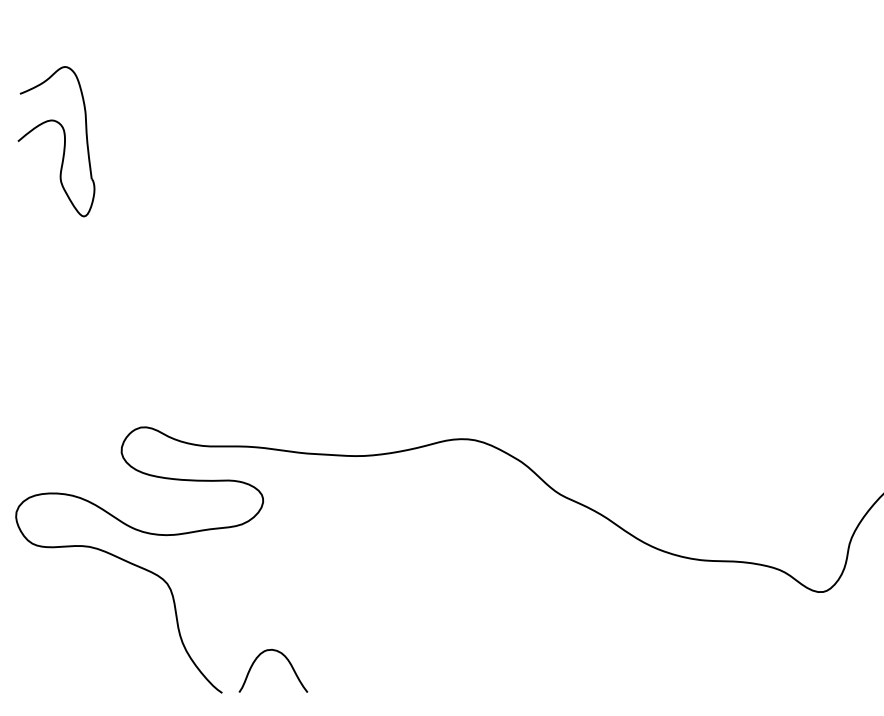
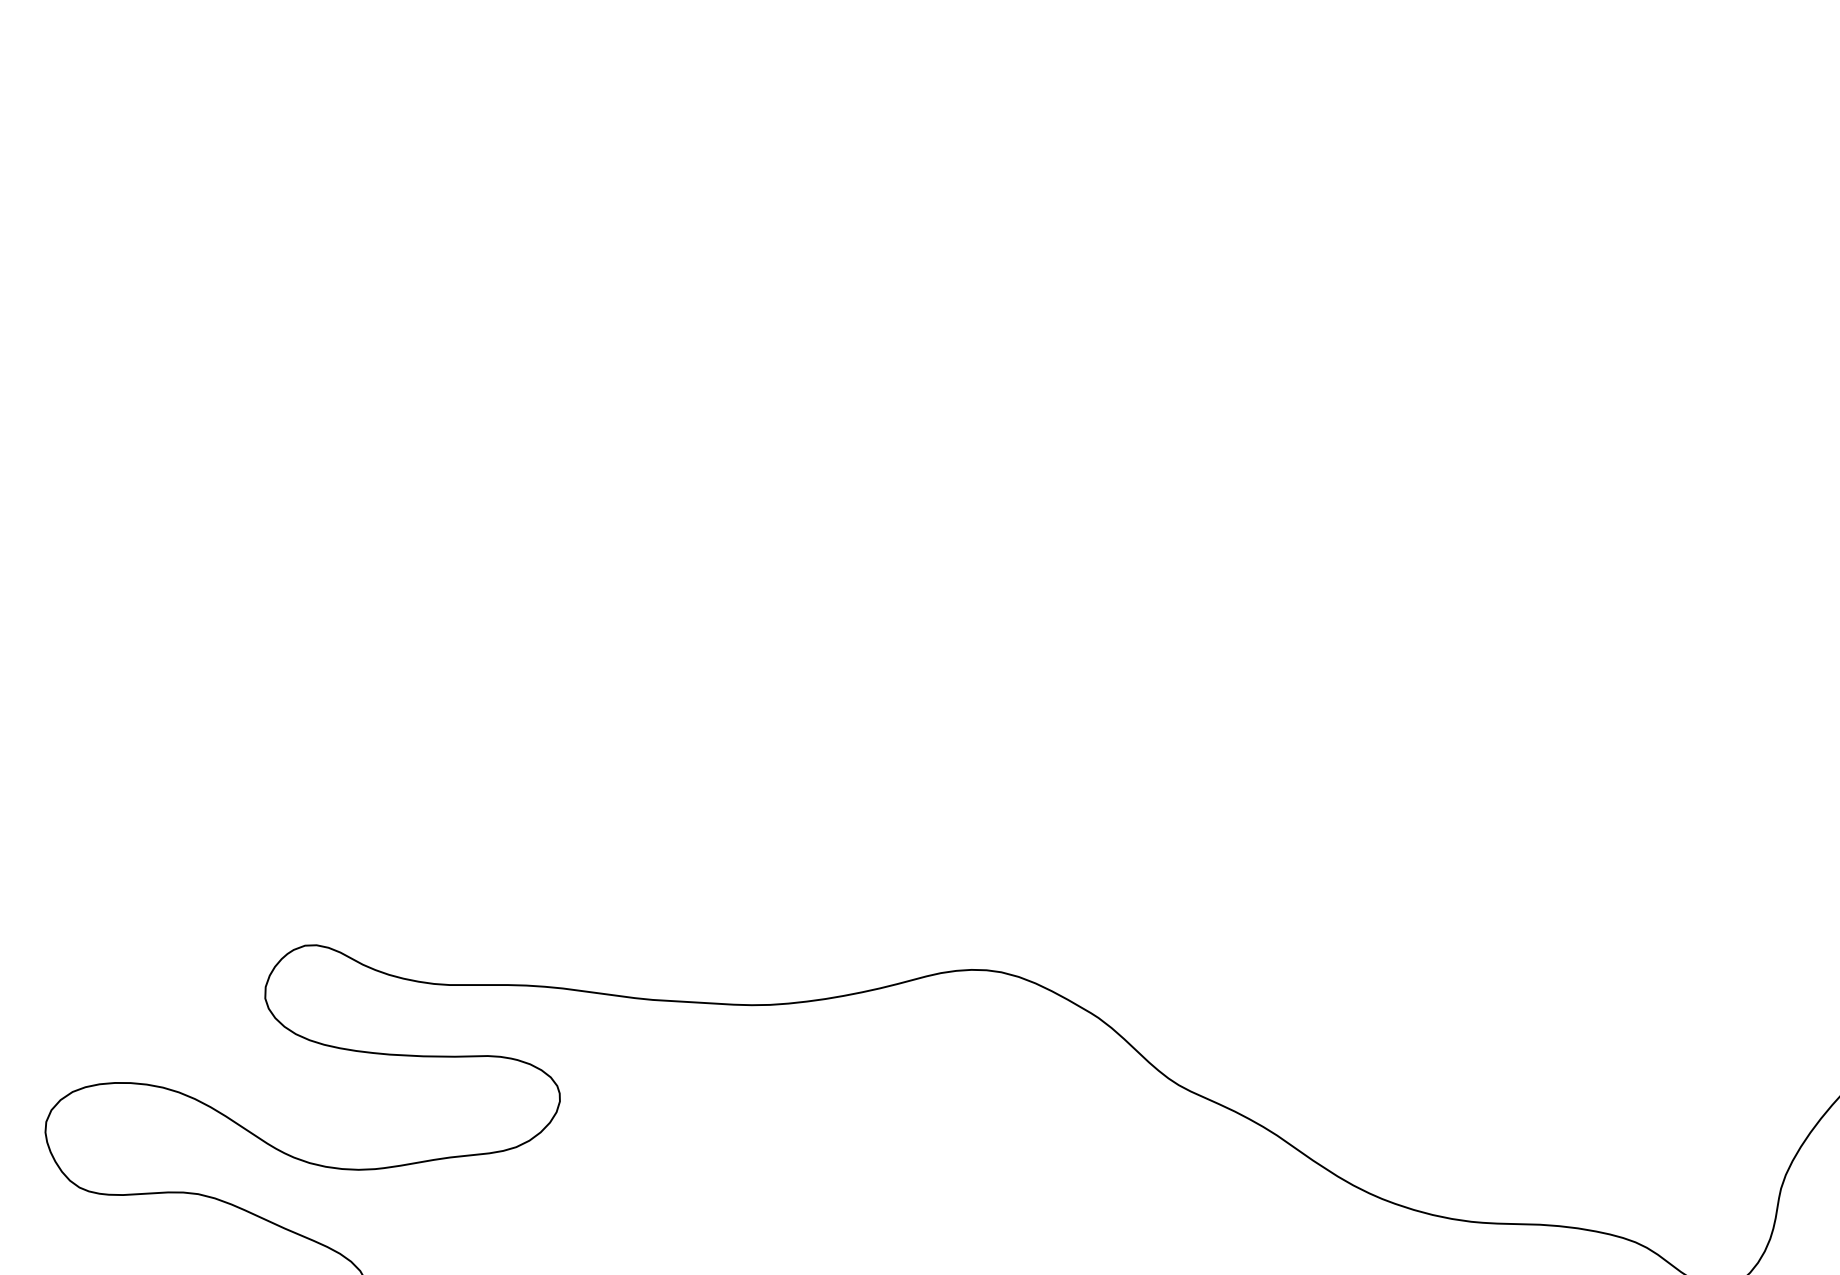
part: (64, 141) -> (146, 349), removed

